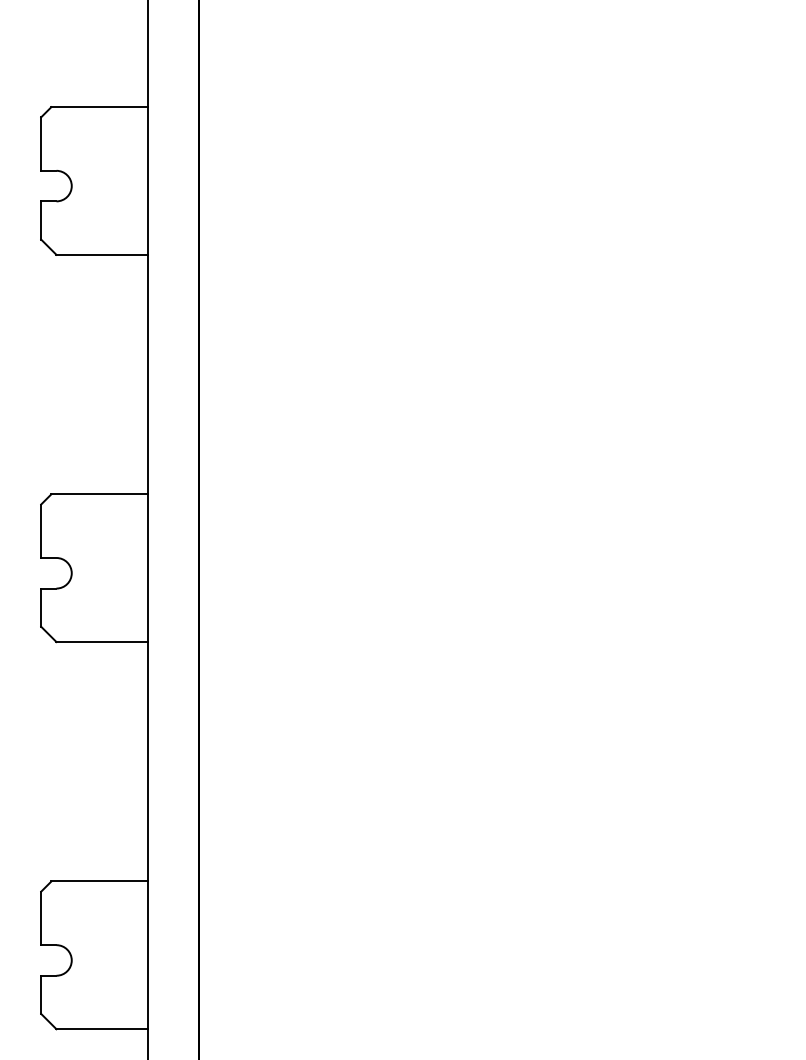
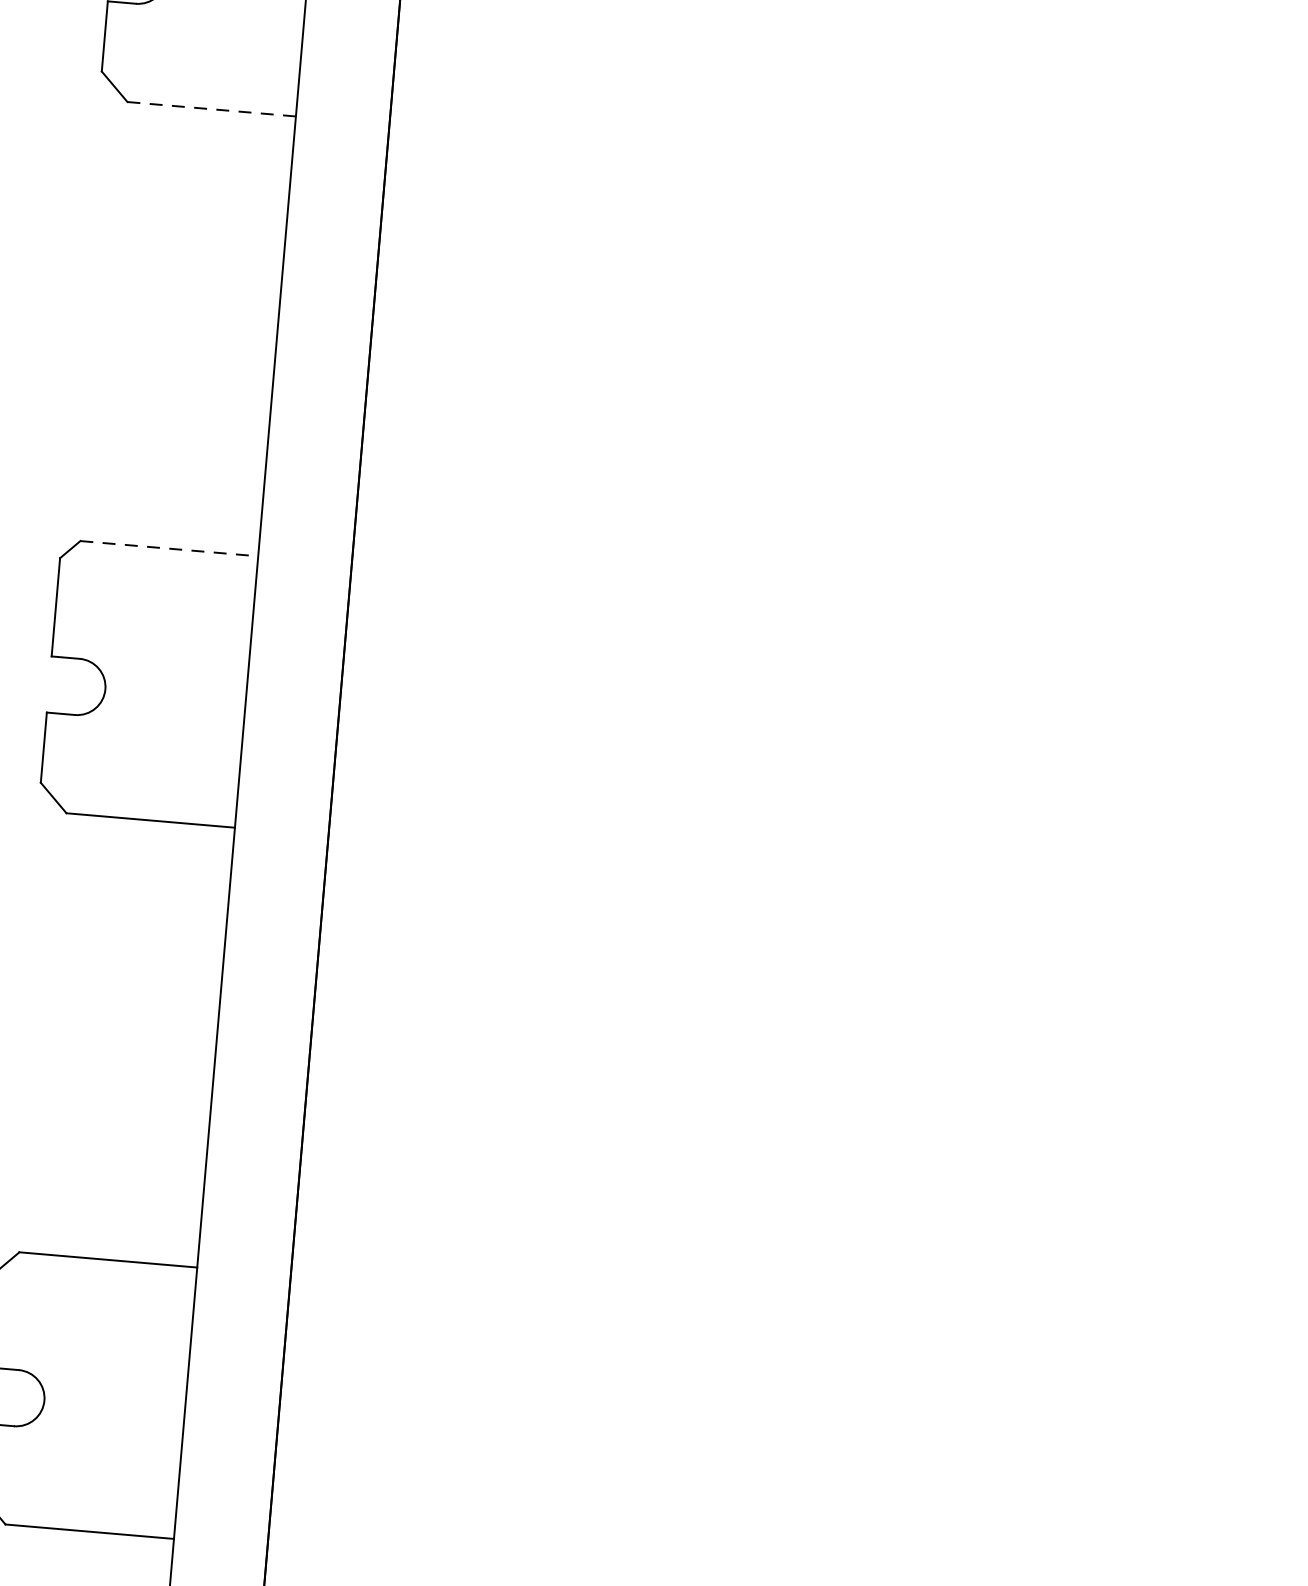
line: (102, 254) -> (212, 108), solid -> dashed
line: (100, 494) -> (170, 549), solid -> dashed

